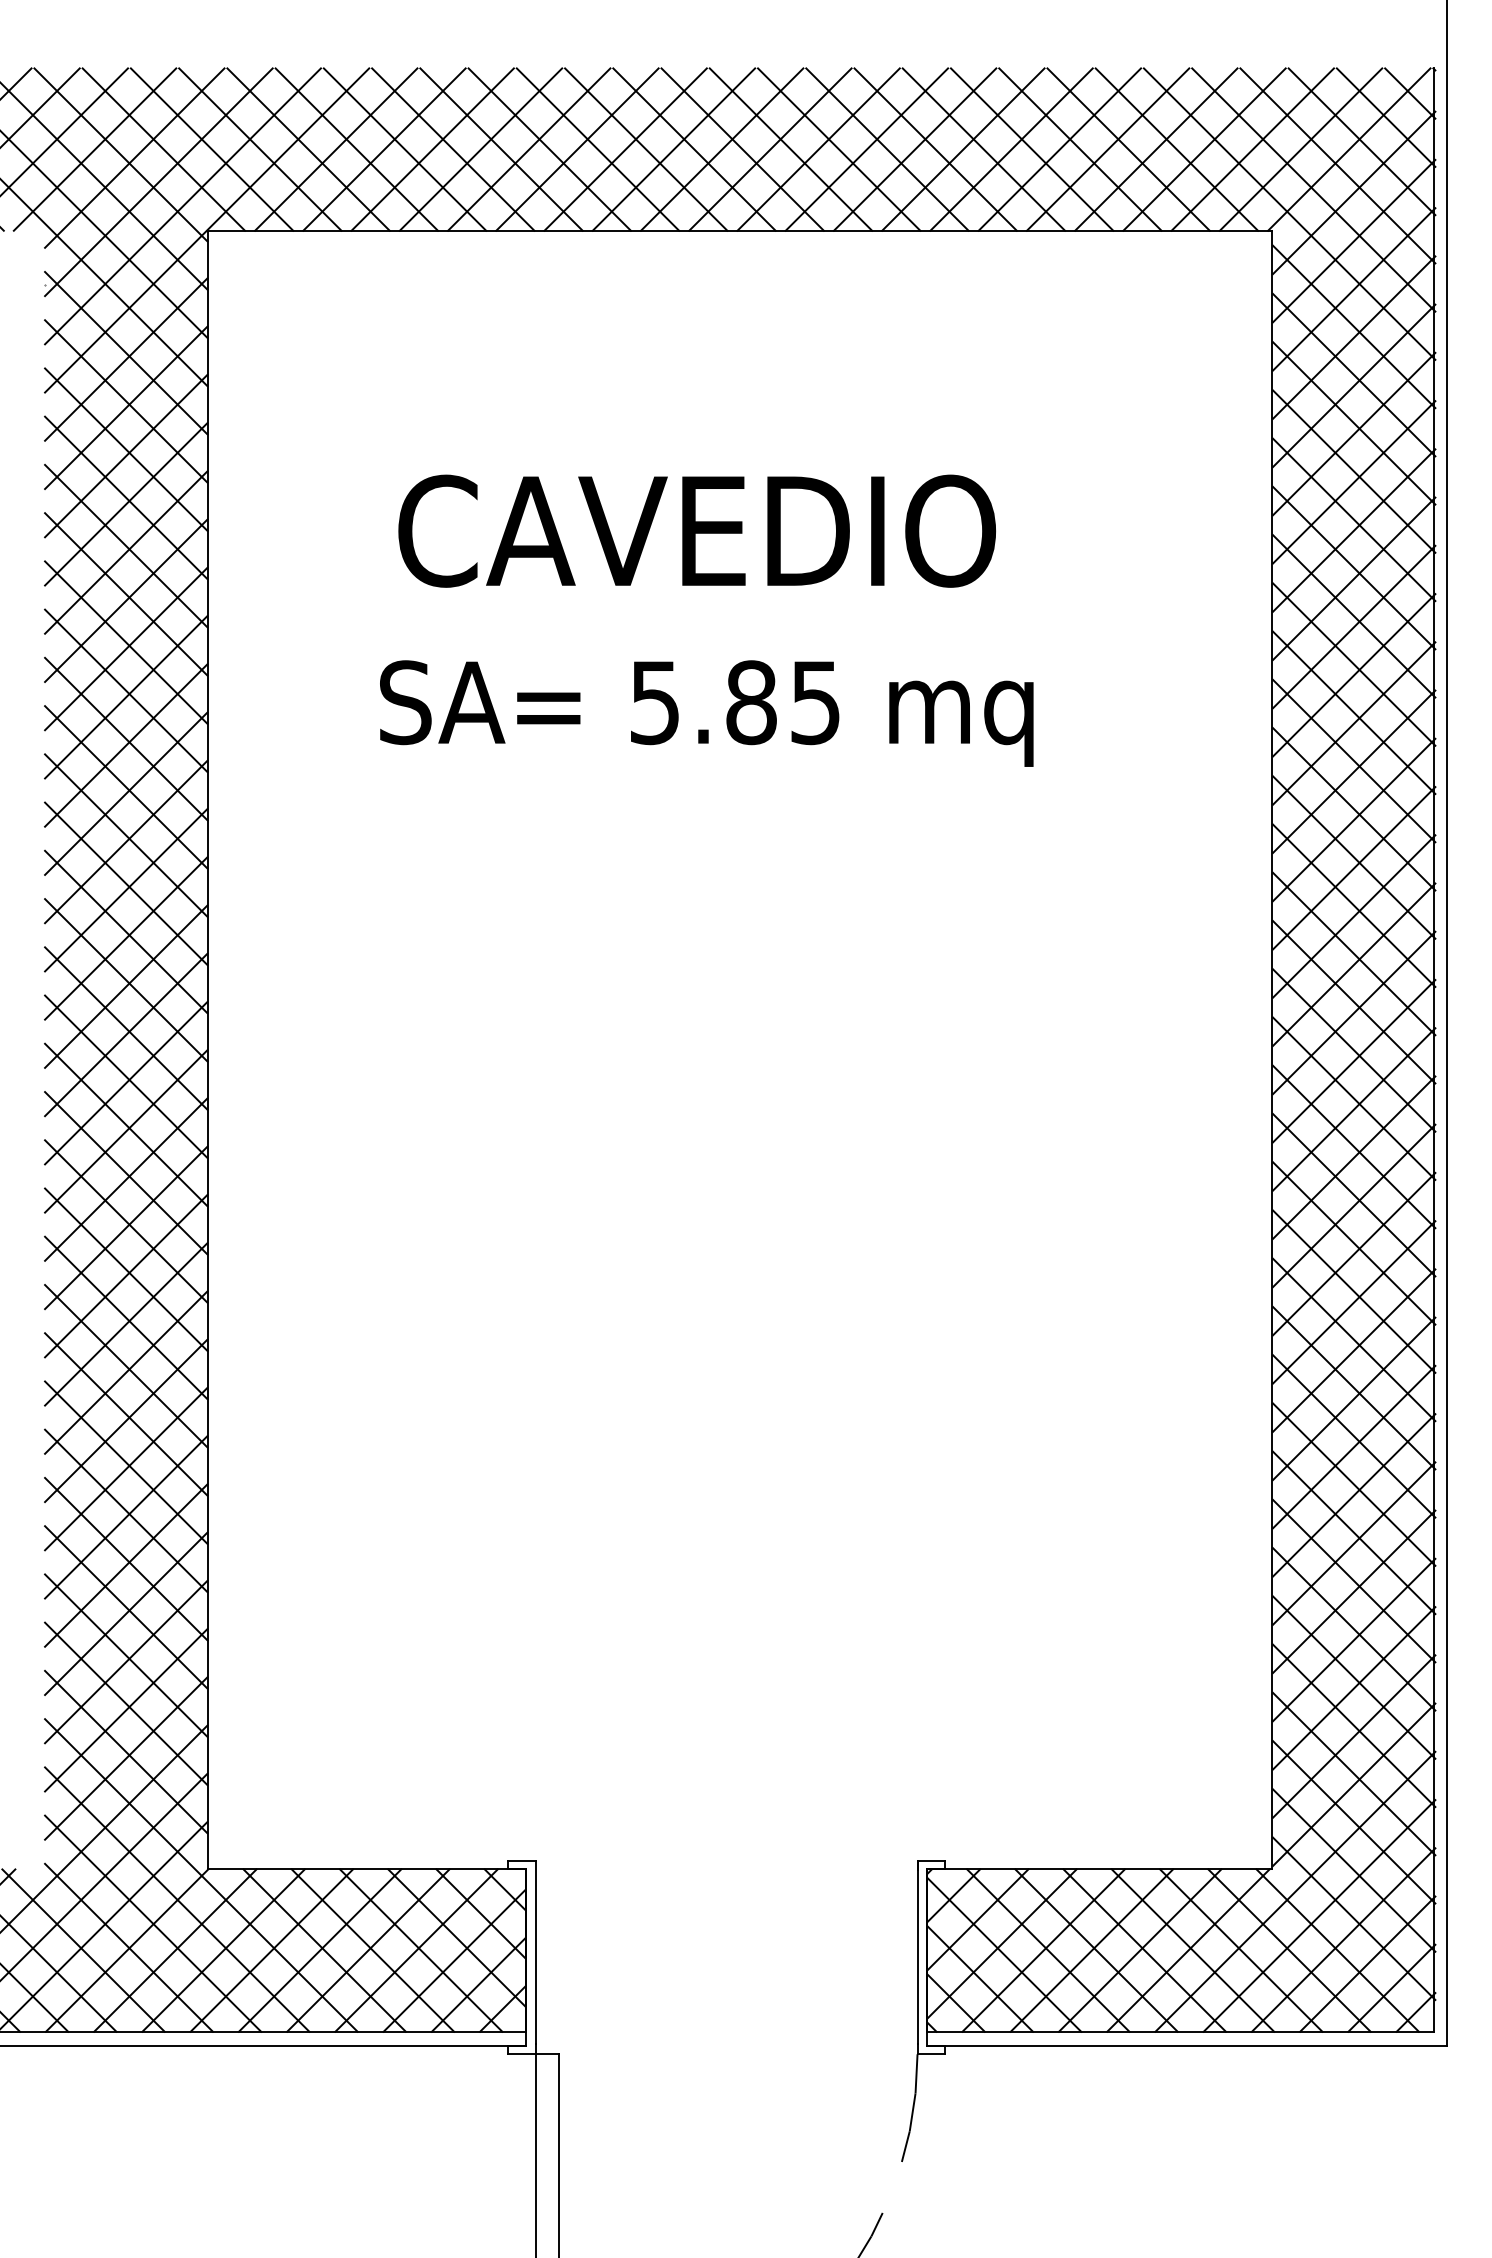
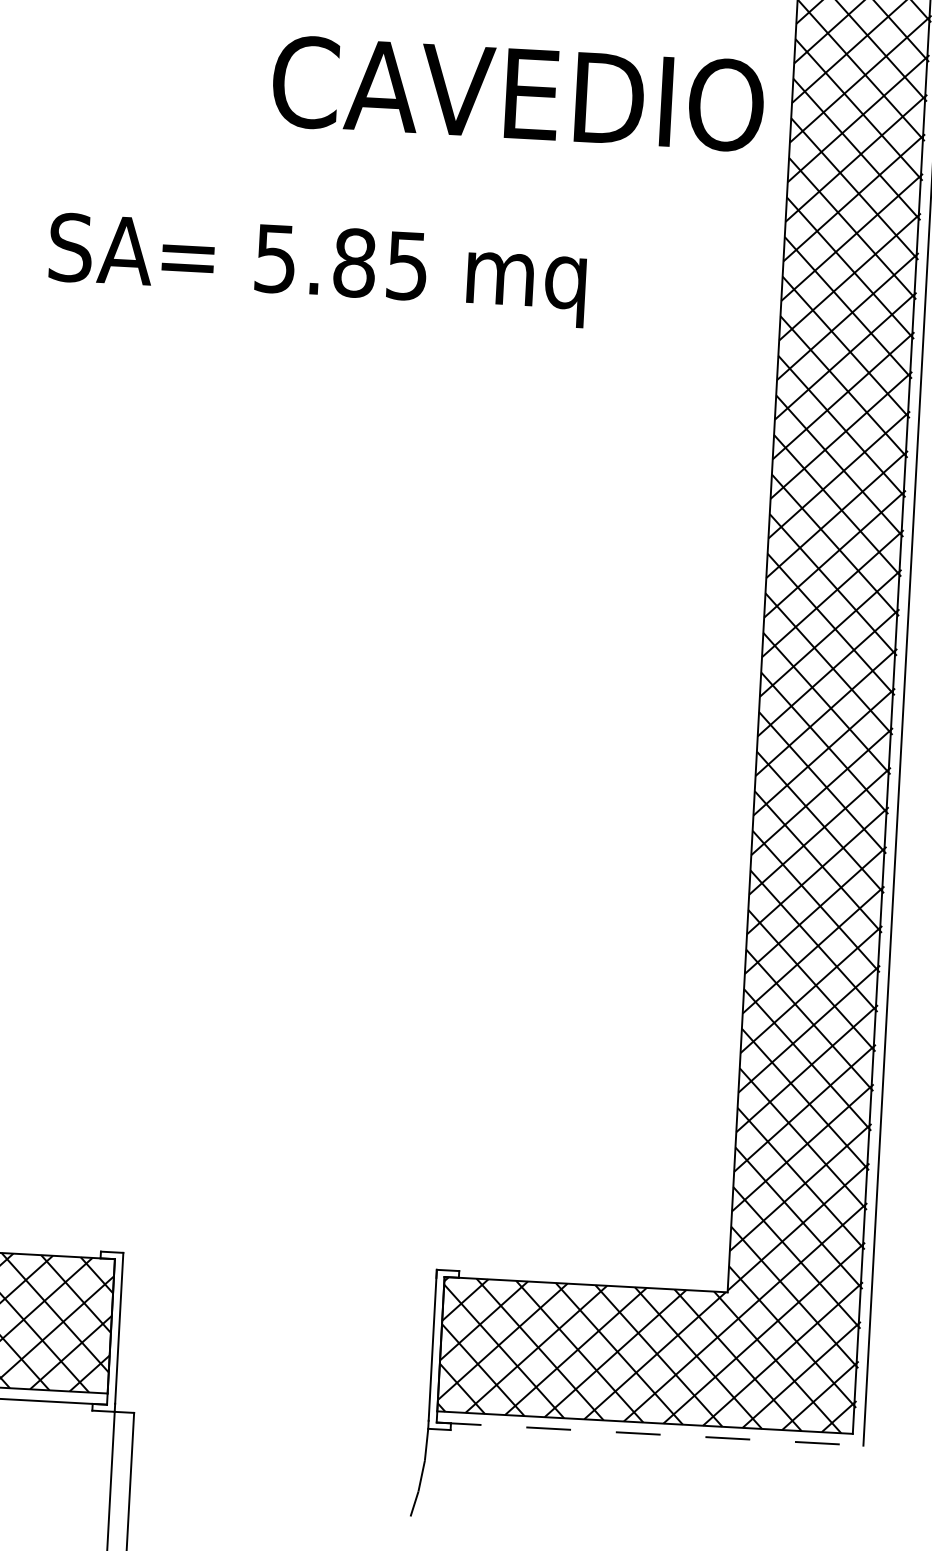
text: (696, 530) -> (517, 93), moved
text: (706, 713) -> (317, 269), moved
line: (1187, 2046) -> (650, 1434), solid -> dashed

